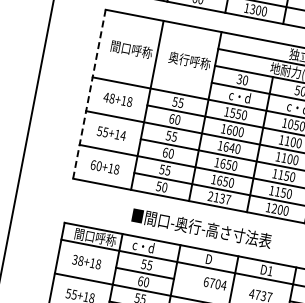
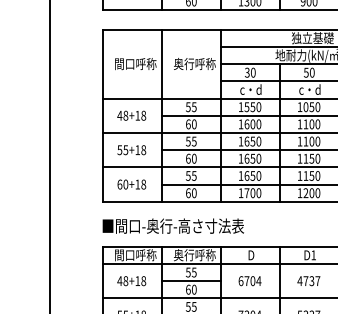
line: (89, 94) -> (102, 116), dashed -> solid
text: (122, 136) -> (143, 150), 55+14 -> 55+18
text: (231, 147) -> (252, 141), 1640 -> 1650
text: (159, 186) -> (188, 193), 50 -> 60
text: (218, 198) -> (249, 193), 2137 -> 1700
text: (201, 227) -> (172, 225), moved
text: (153, 248) -> (194, 255), c・d -> 奥行呼称
text: (74, 260) -> (119, 281), 38+18 -> 48+18
text: (214, 284) -> (249, 281), moved

